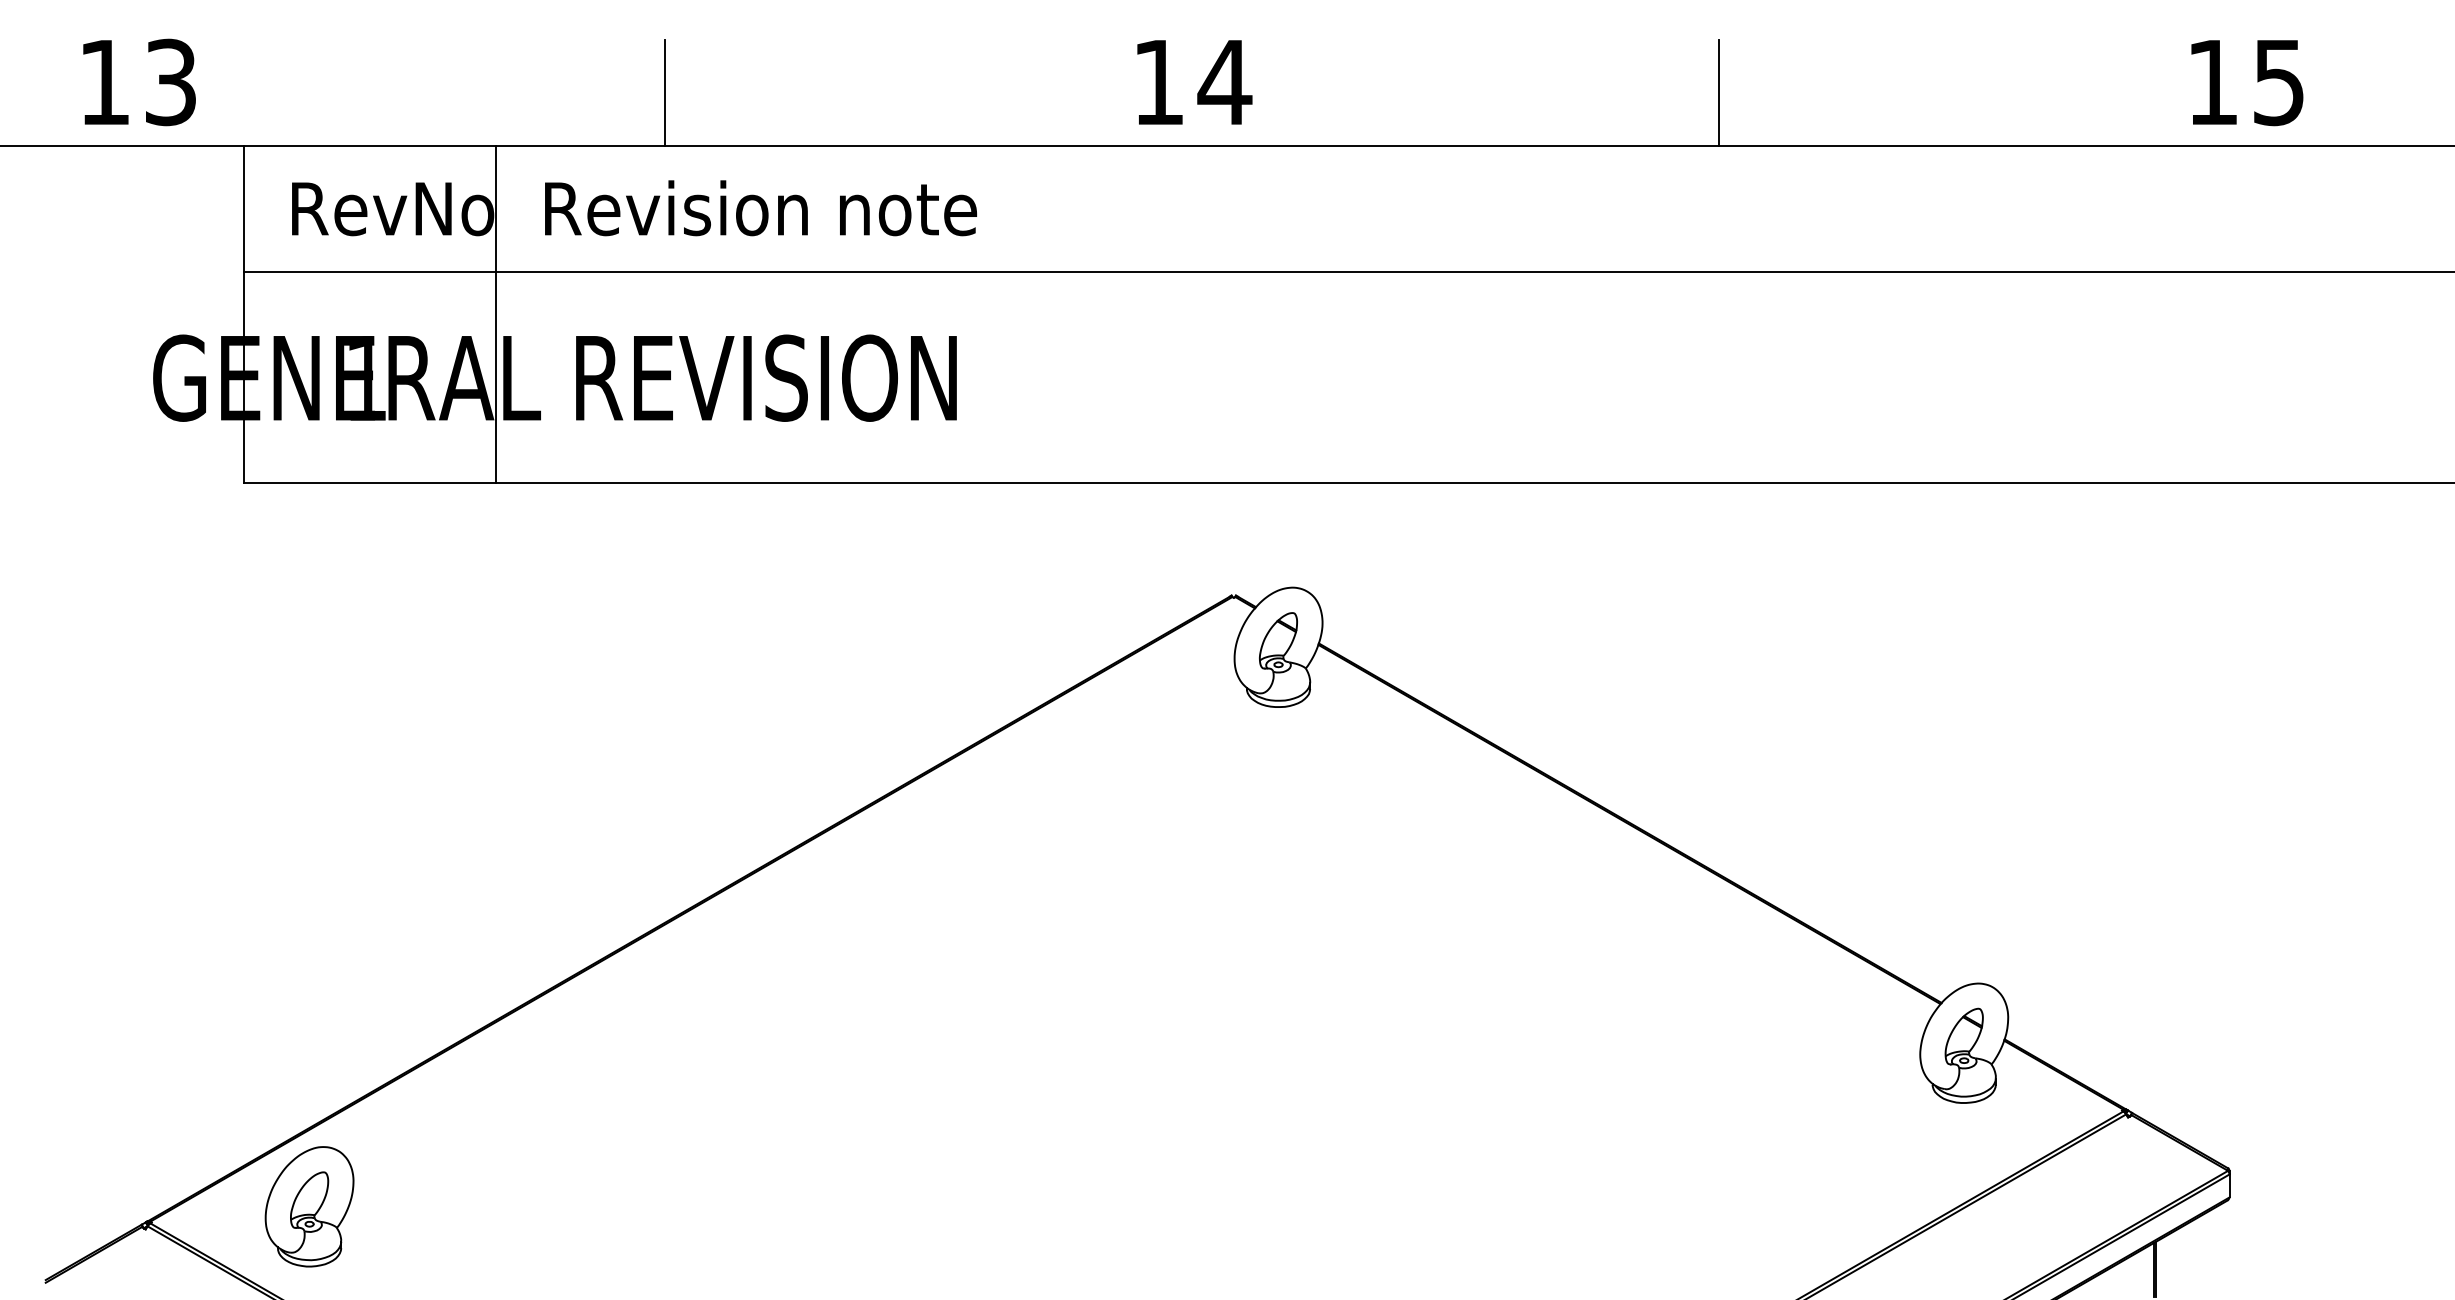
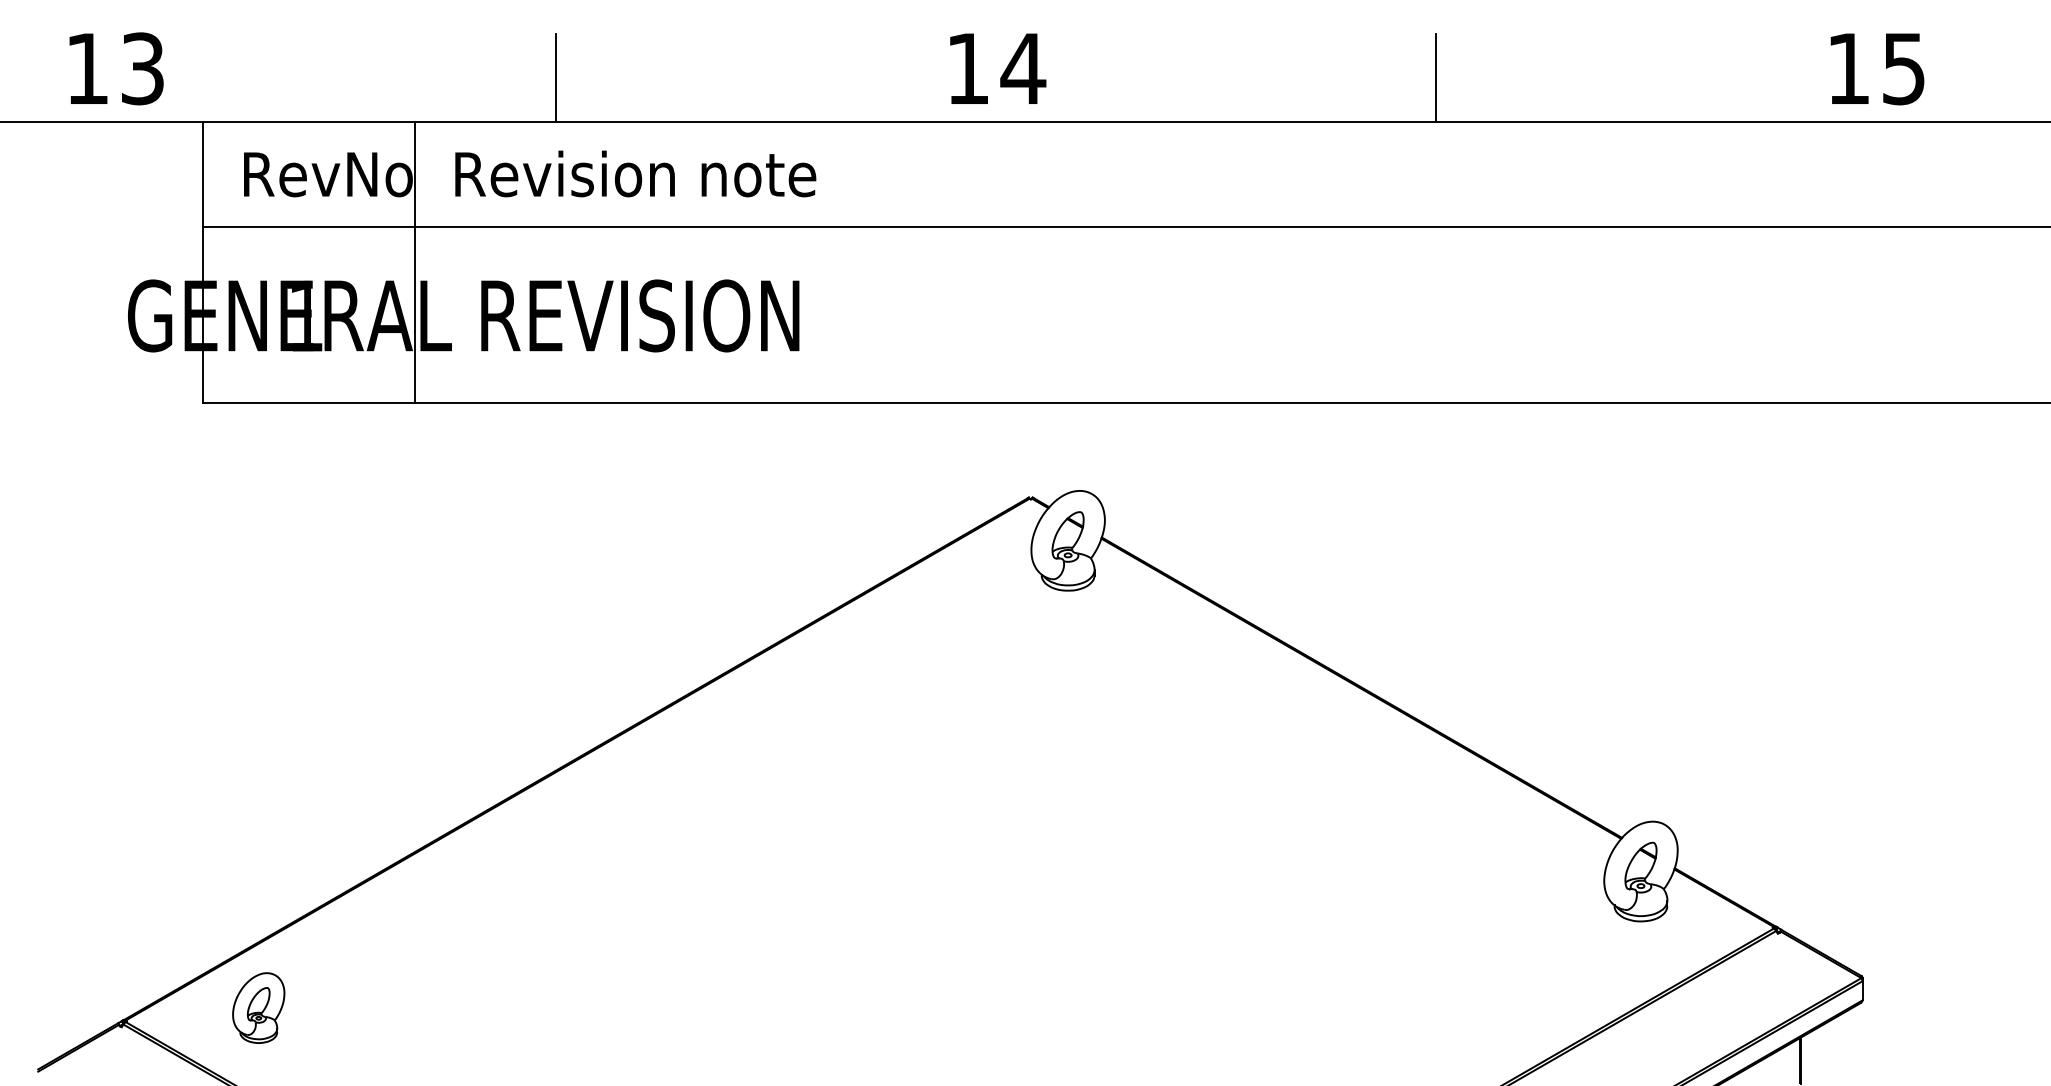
part: (309, 1206) -> (258, 1007), size x0.7

